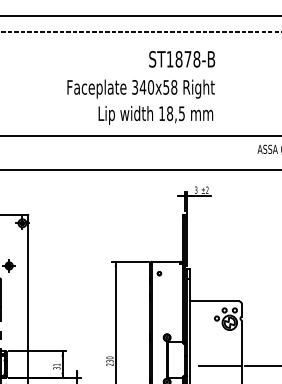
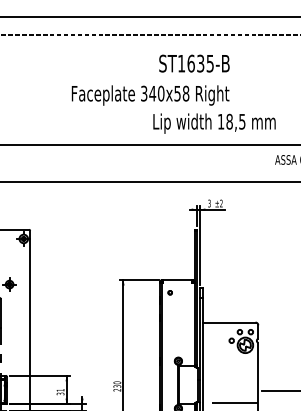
text: (187, 59) -> (200, 63), ST1878-B -> ST1635-B
text: (155, 114) -> (214, 122), moved
line: (215, 365) -> (230, 402), moved

